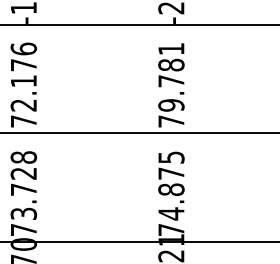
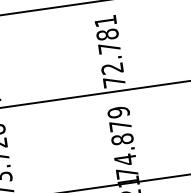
text: (171, 105) -> (112, 68), 79.781 -> 72.781
text: (171, 157) -> (118, 112), 74.875 -> 74.879

